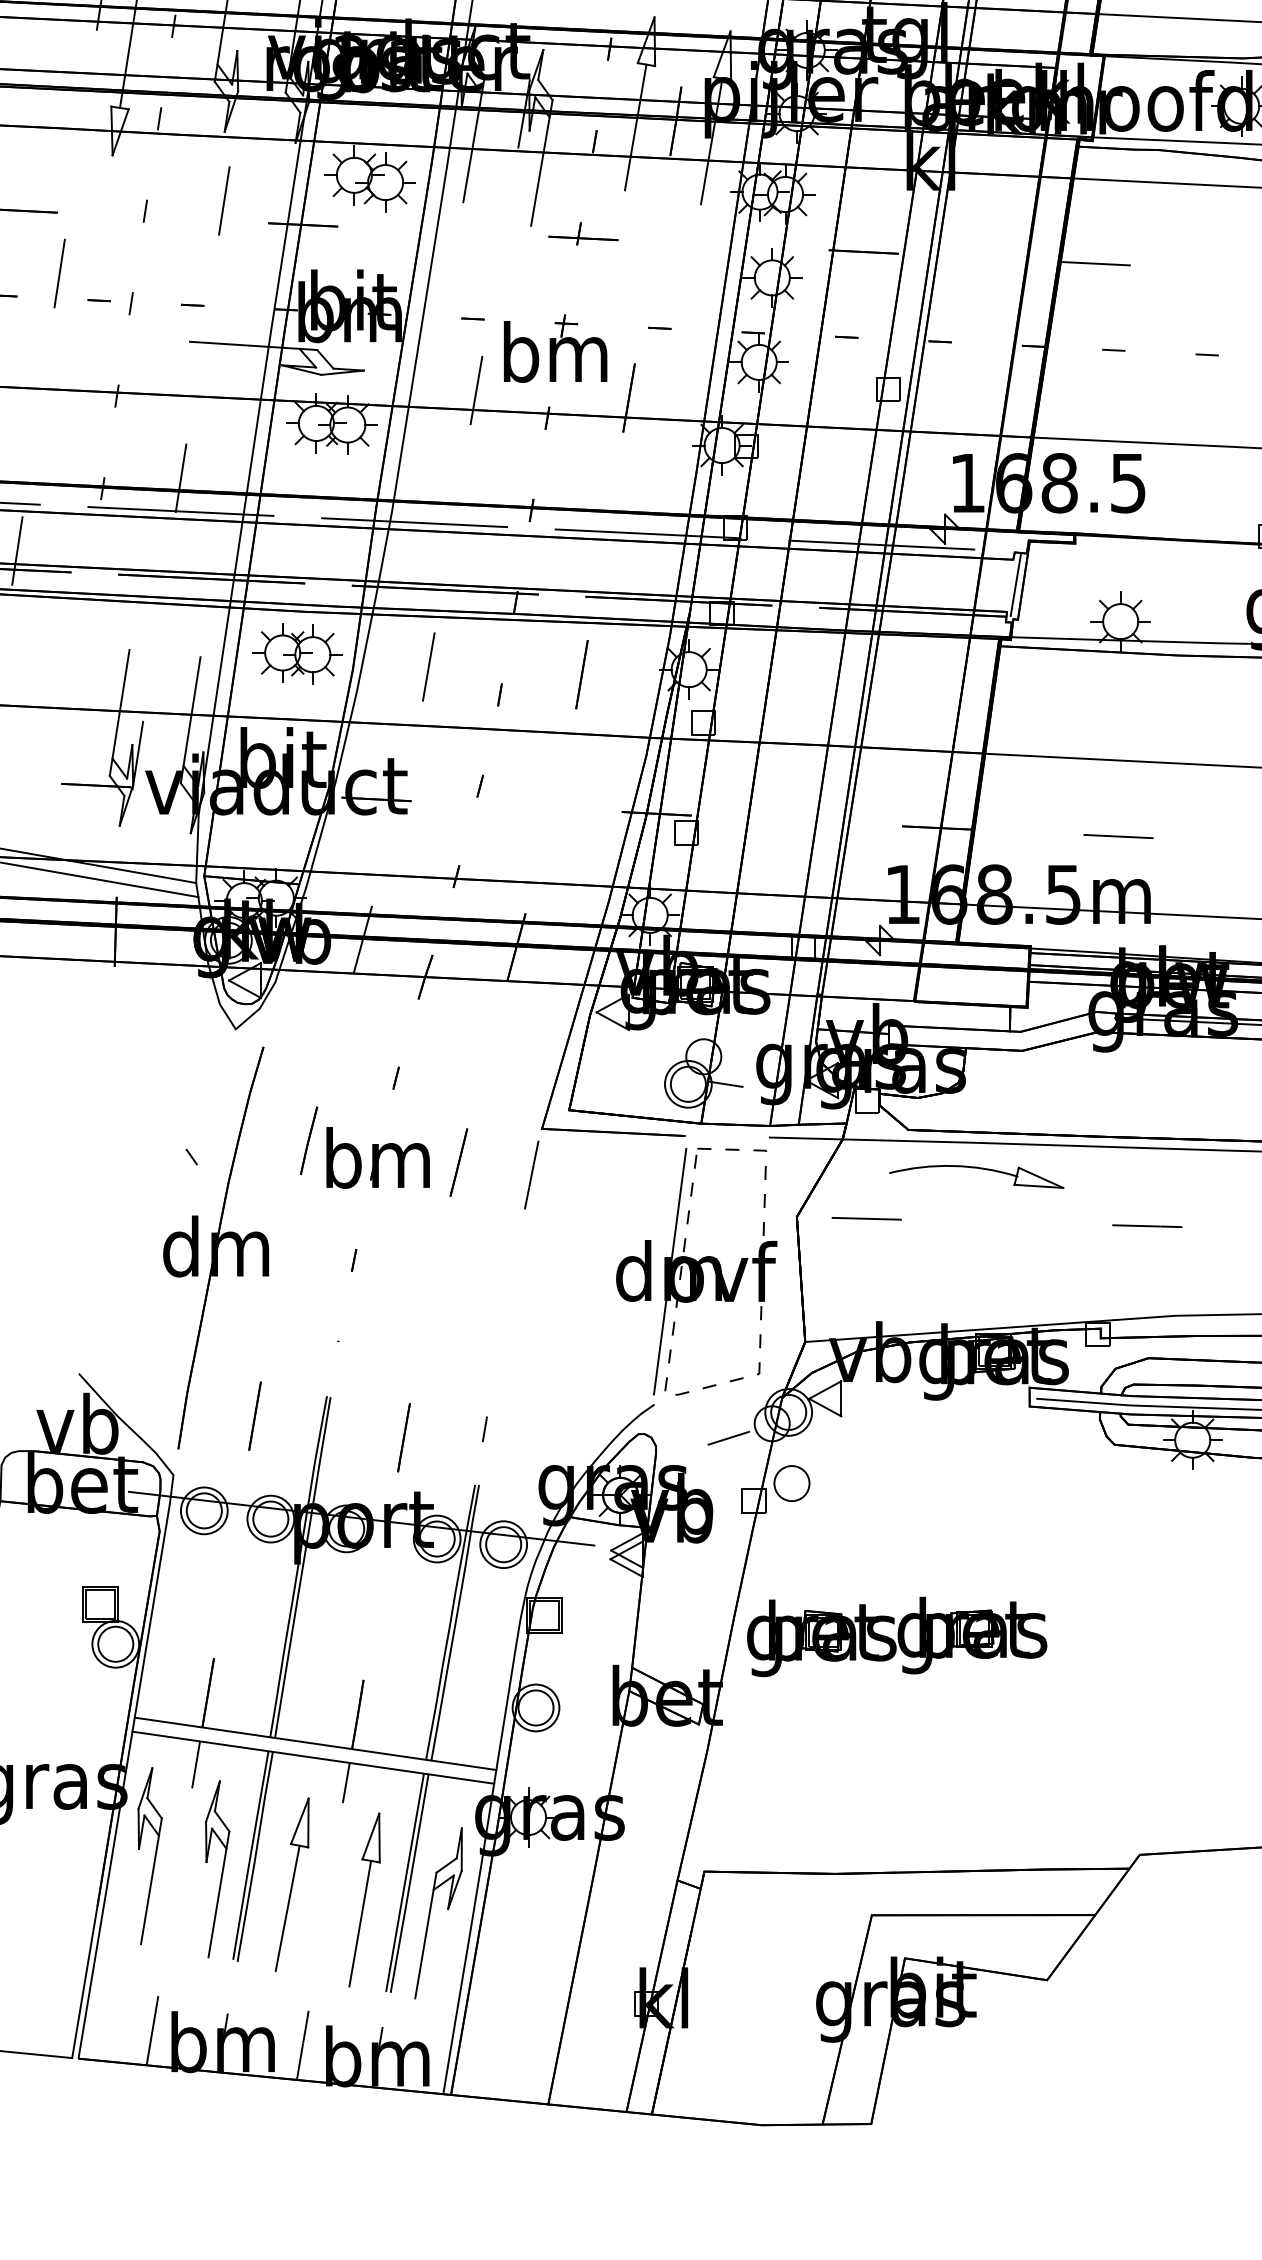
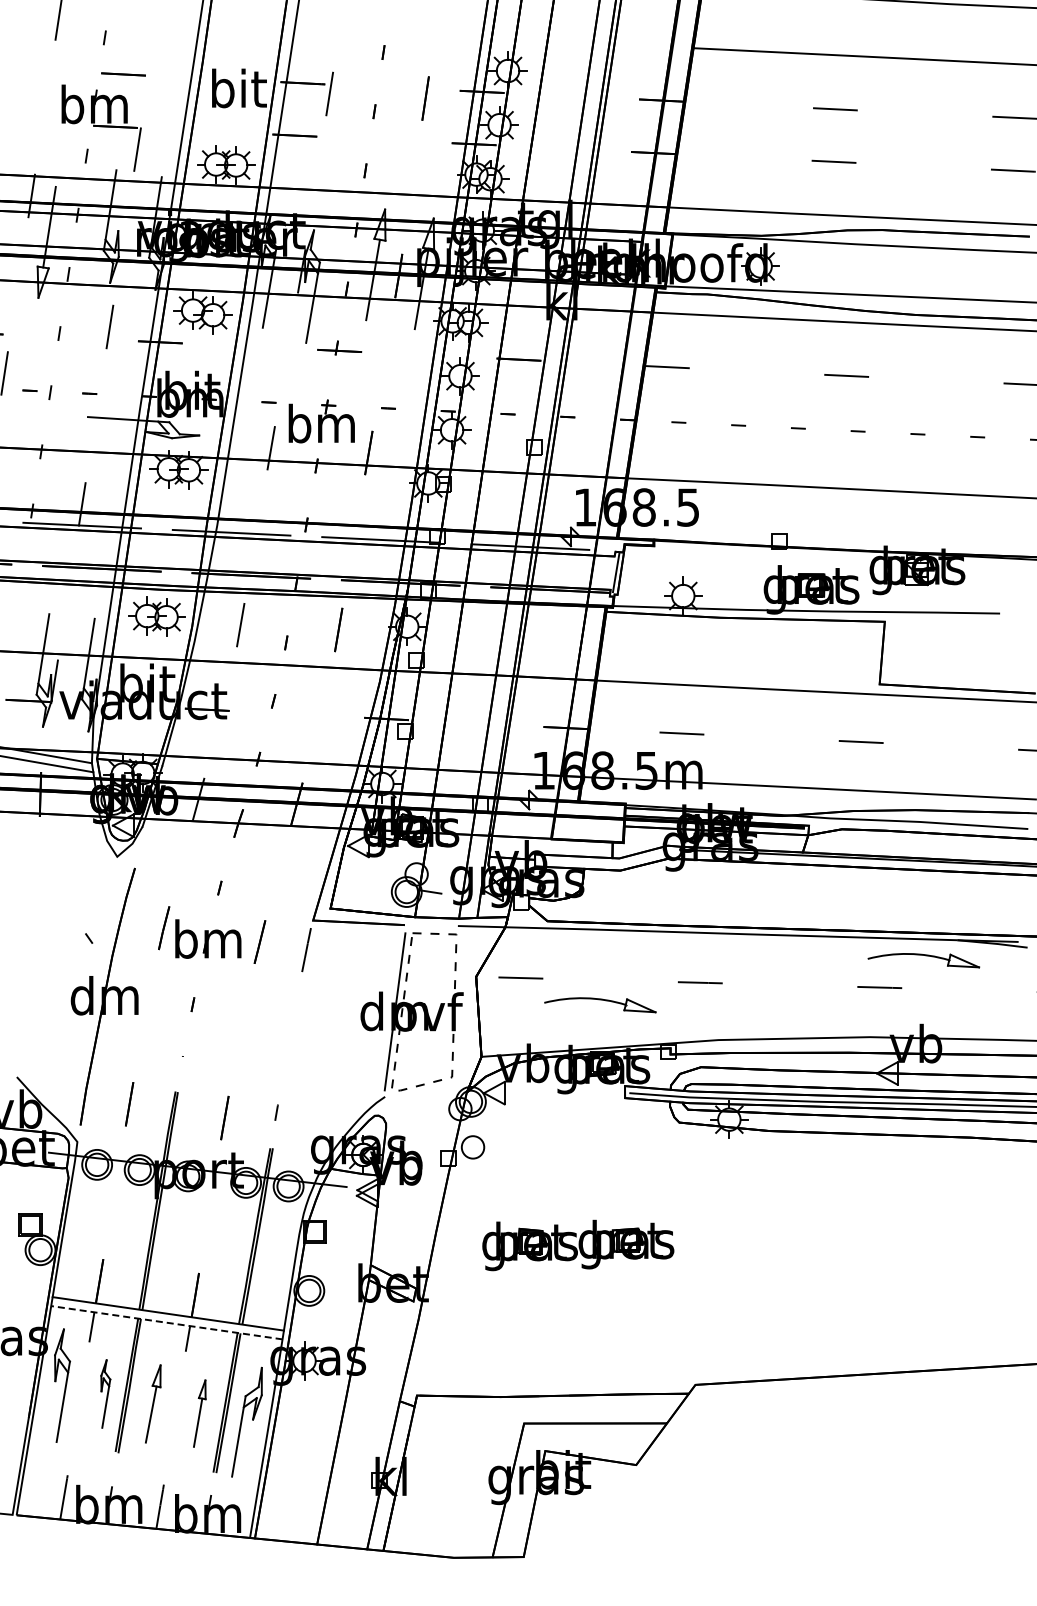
part: (977, 1177) -> (600, 1005), moved
line: (728, 1438) -> (432, 1118), removed
part: (897, 1636) -> (578, 1245), moved
line: (312, 1757) -> (166, 1322), solid -> dashed
part: (217, 1868) -> (105, 1393), size x0.6
part: (290, 1883) -> (152, 1403), size x0.7
part: (364, 1899) -> (199, 1413), size x0.6

